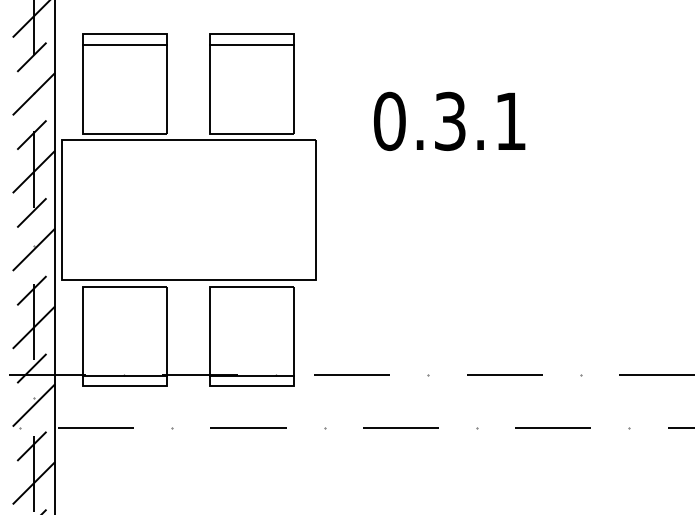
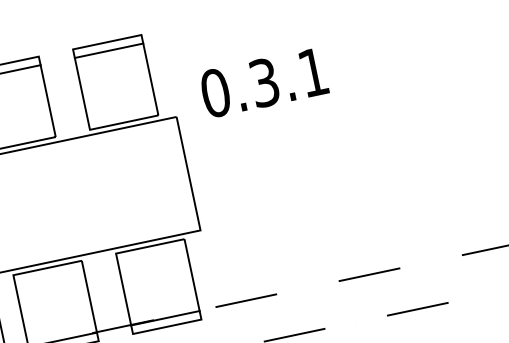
text: (449, 120) -> (263, 82), moved

